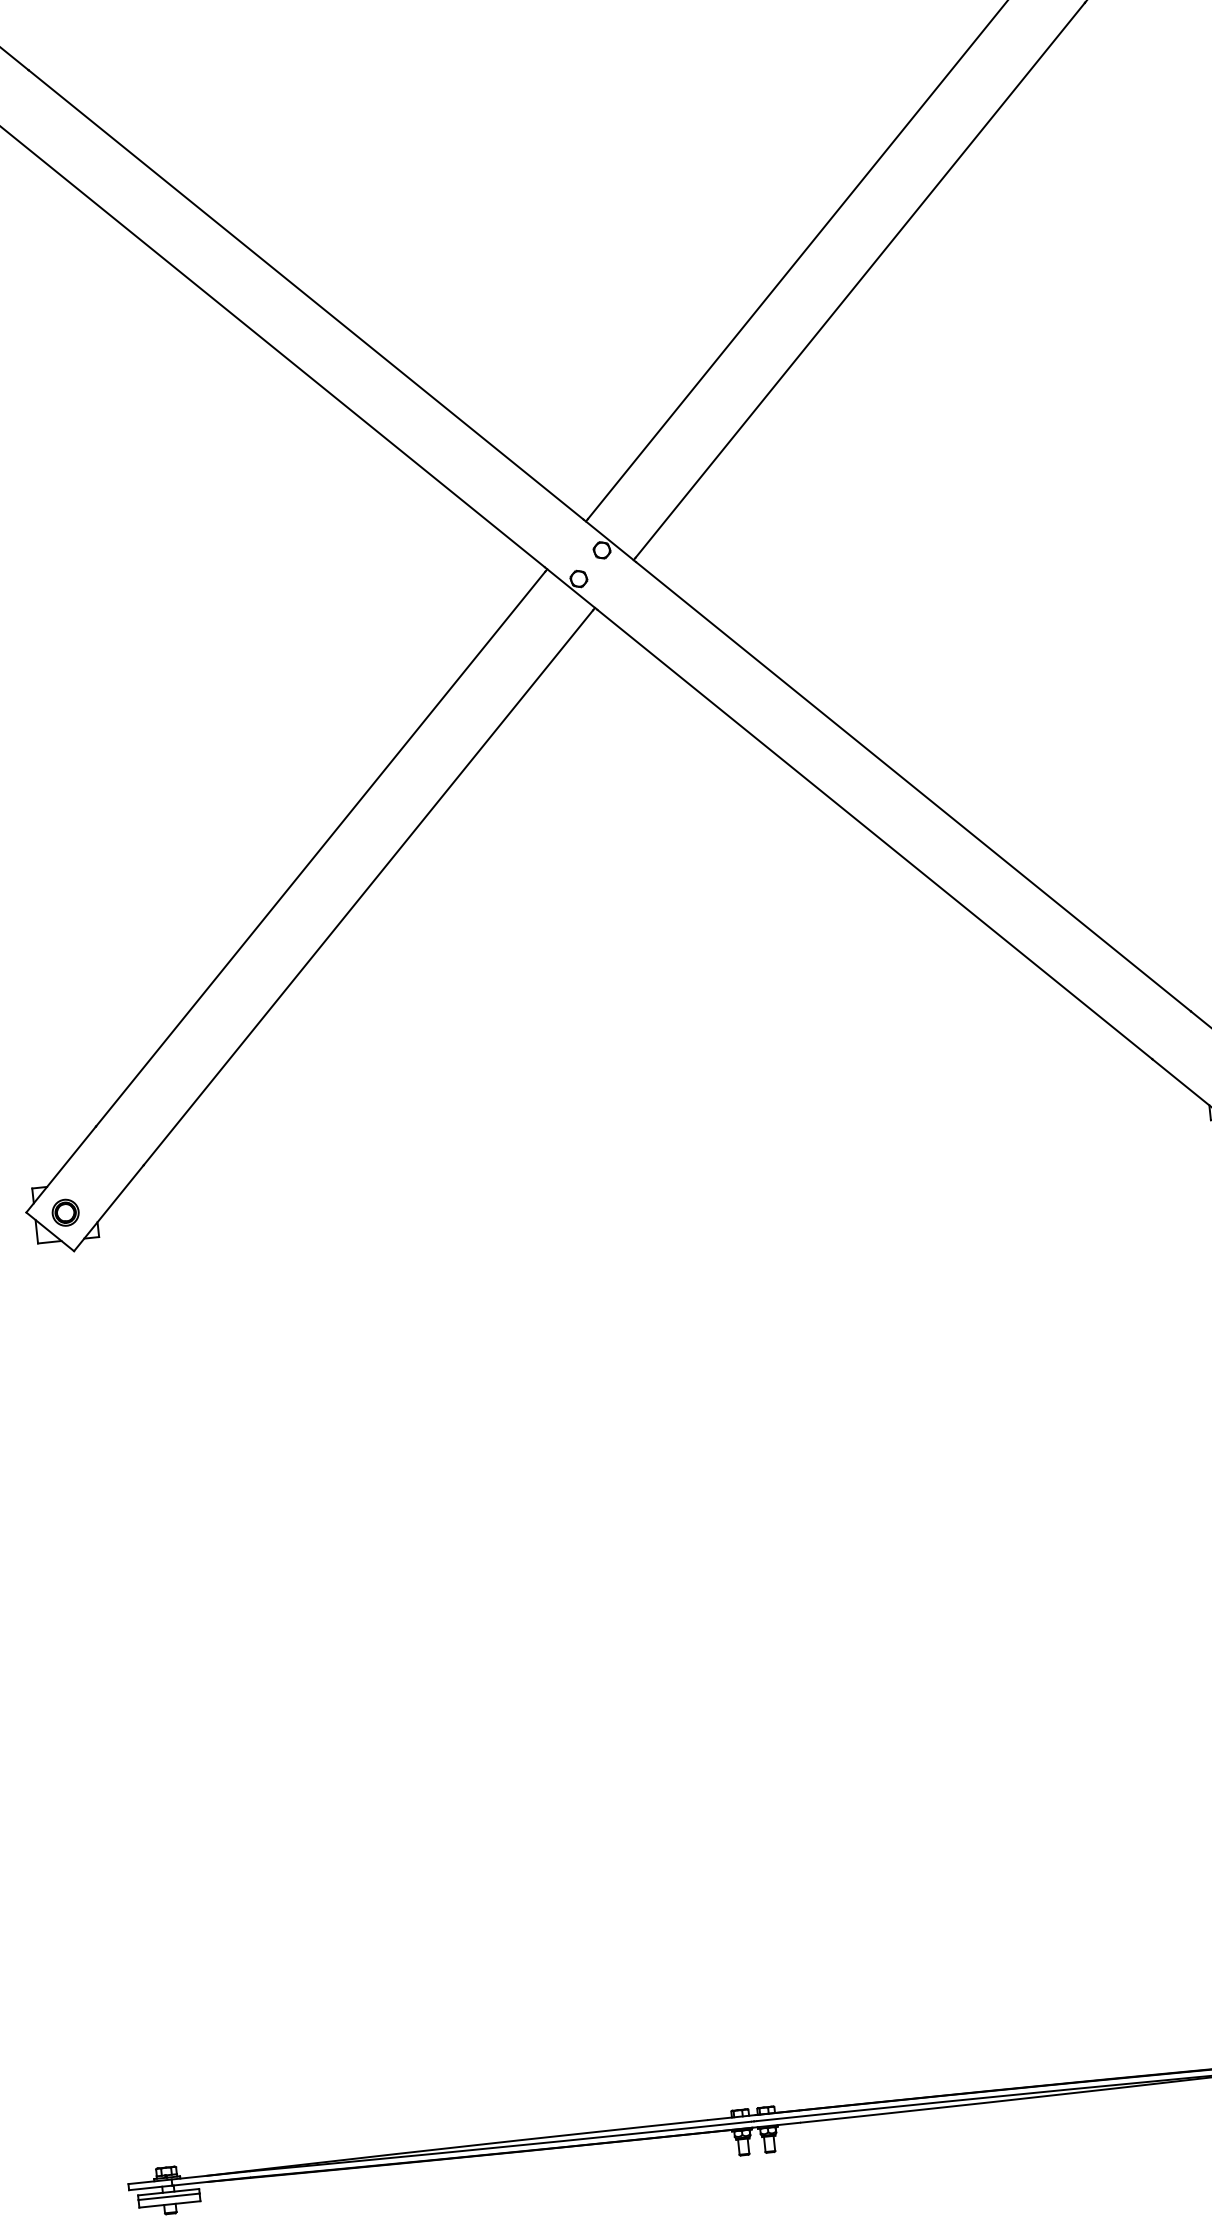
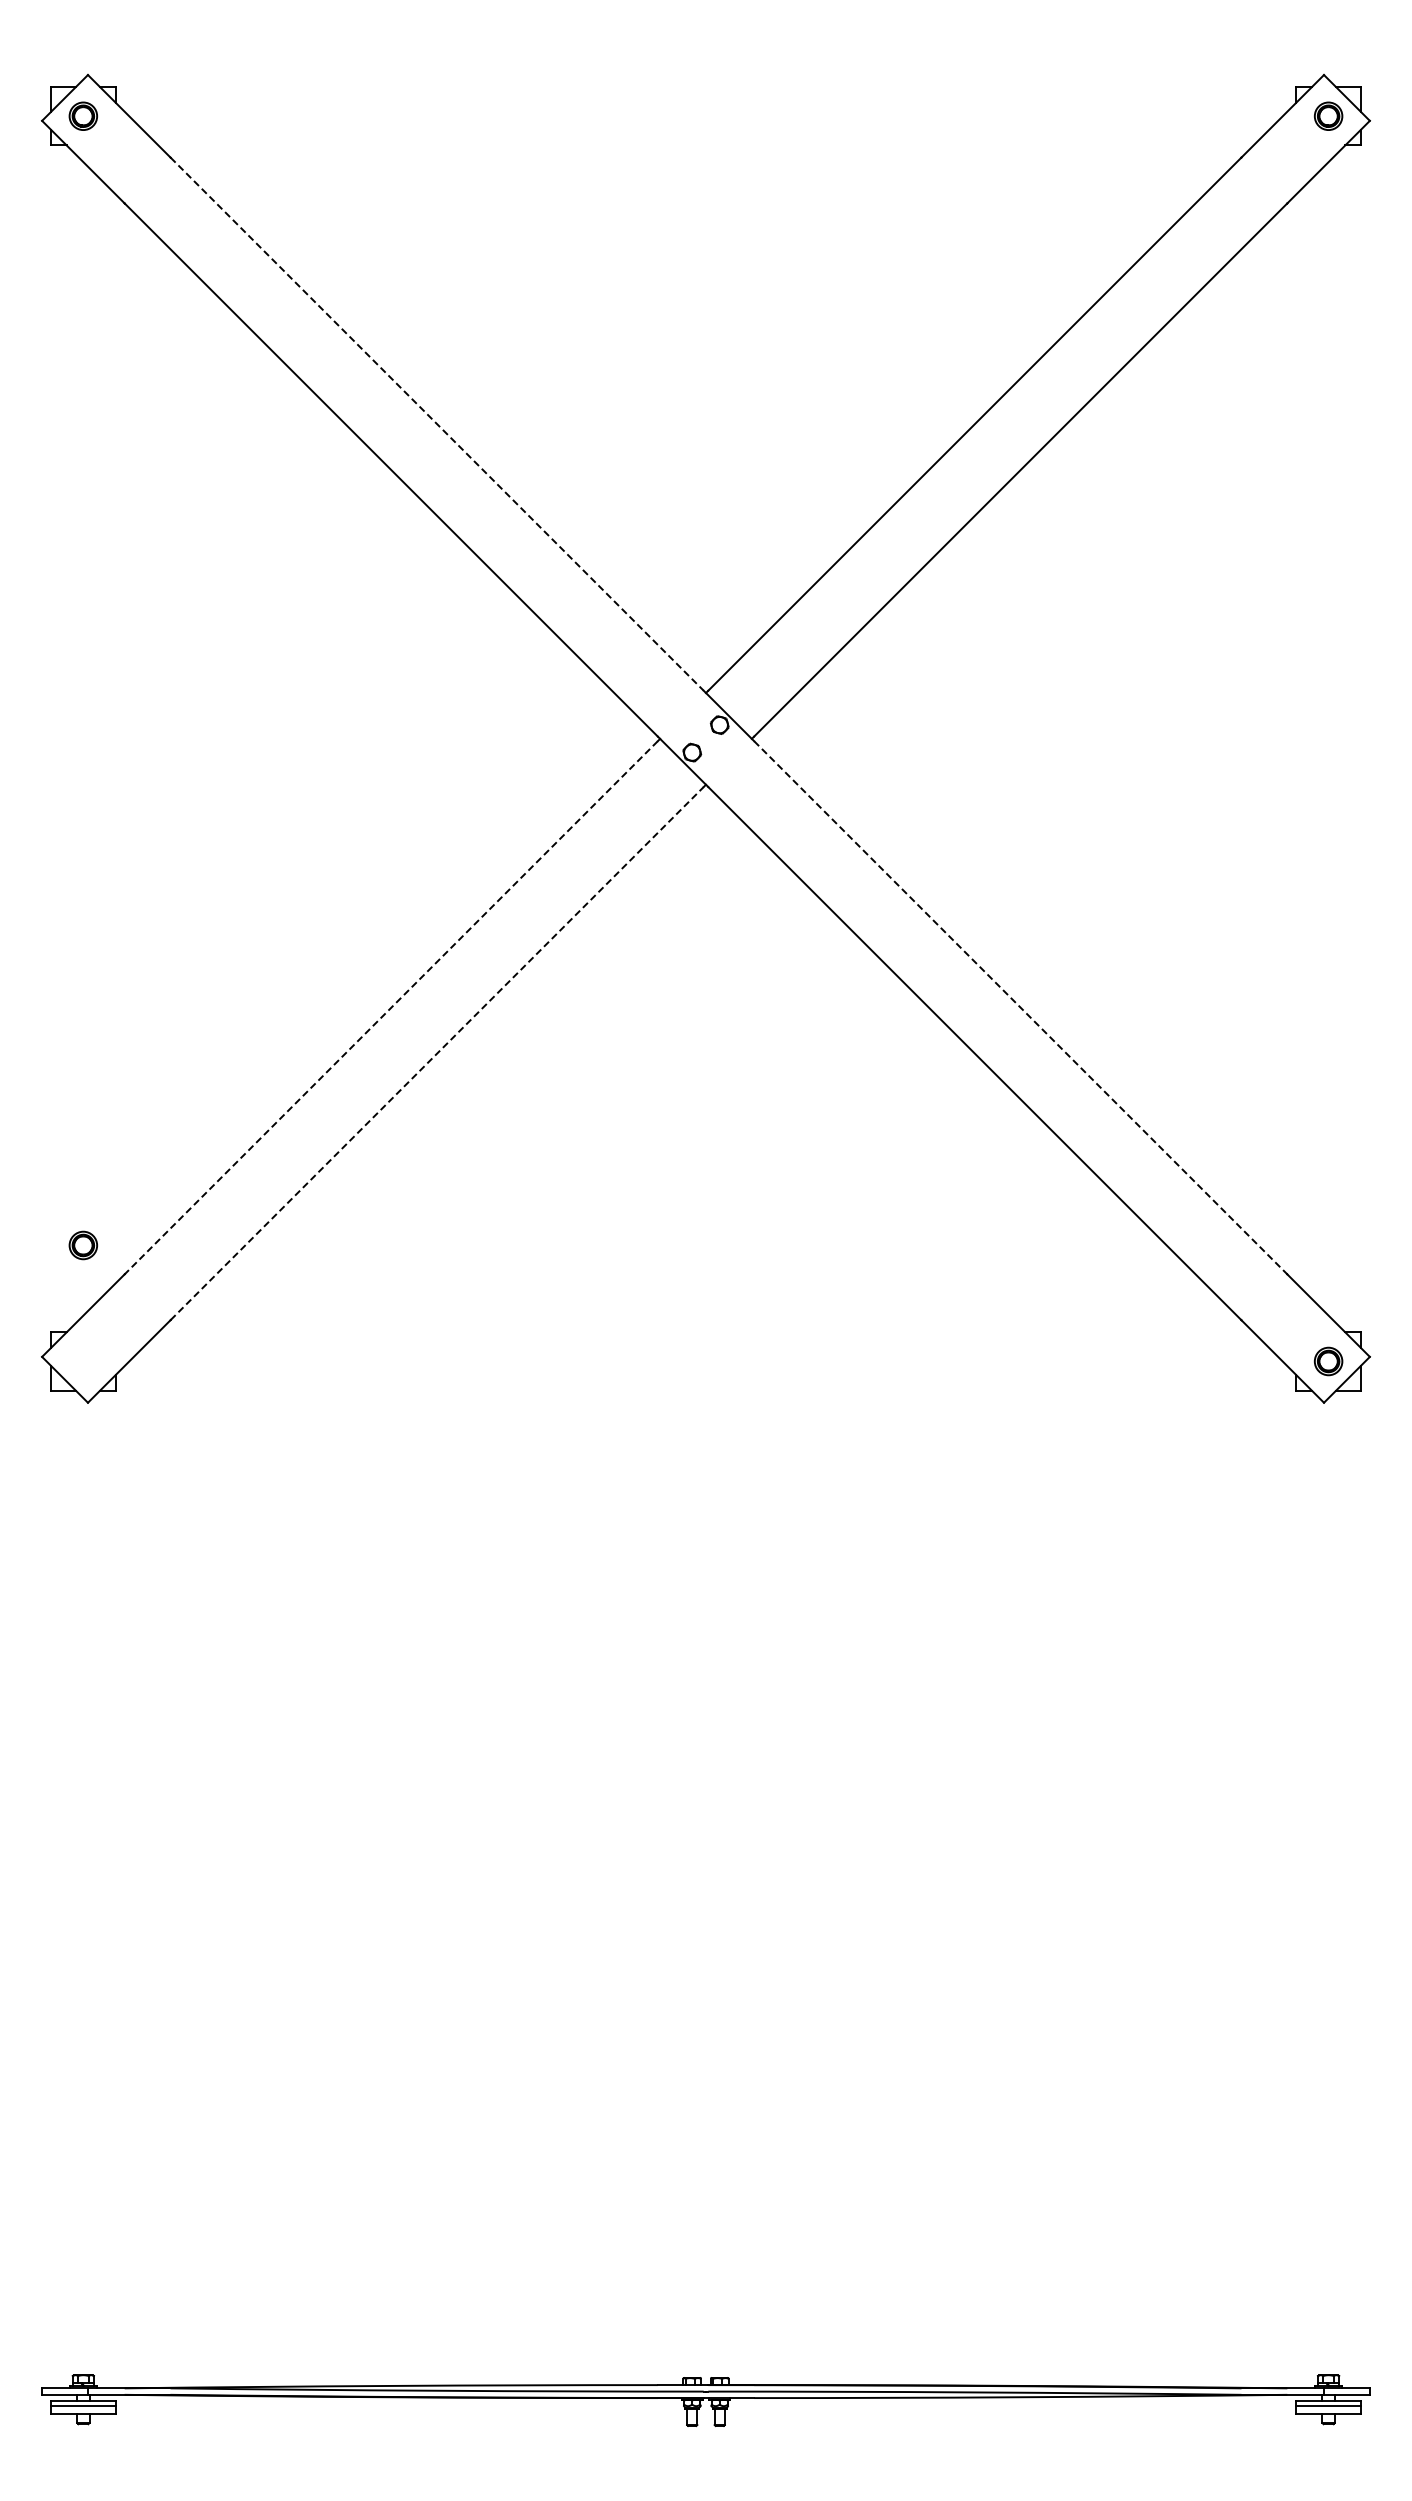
line: (306, 295) -> (437, 424), solid -> dashed
line: (913, 786) -> (1020, 1007), solid -> dashed
line: (320, 848) -> (391, 1007), solid -> dashed
line: (368, 887) -> (437, 1053), solid -> dashed
part: (64, 1212) -> (82, 1245), moved

